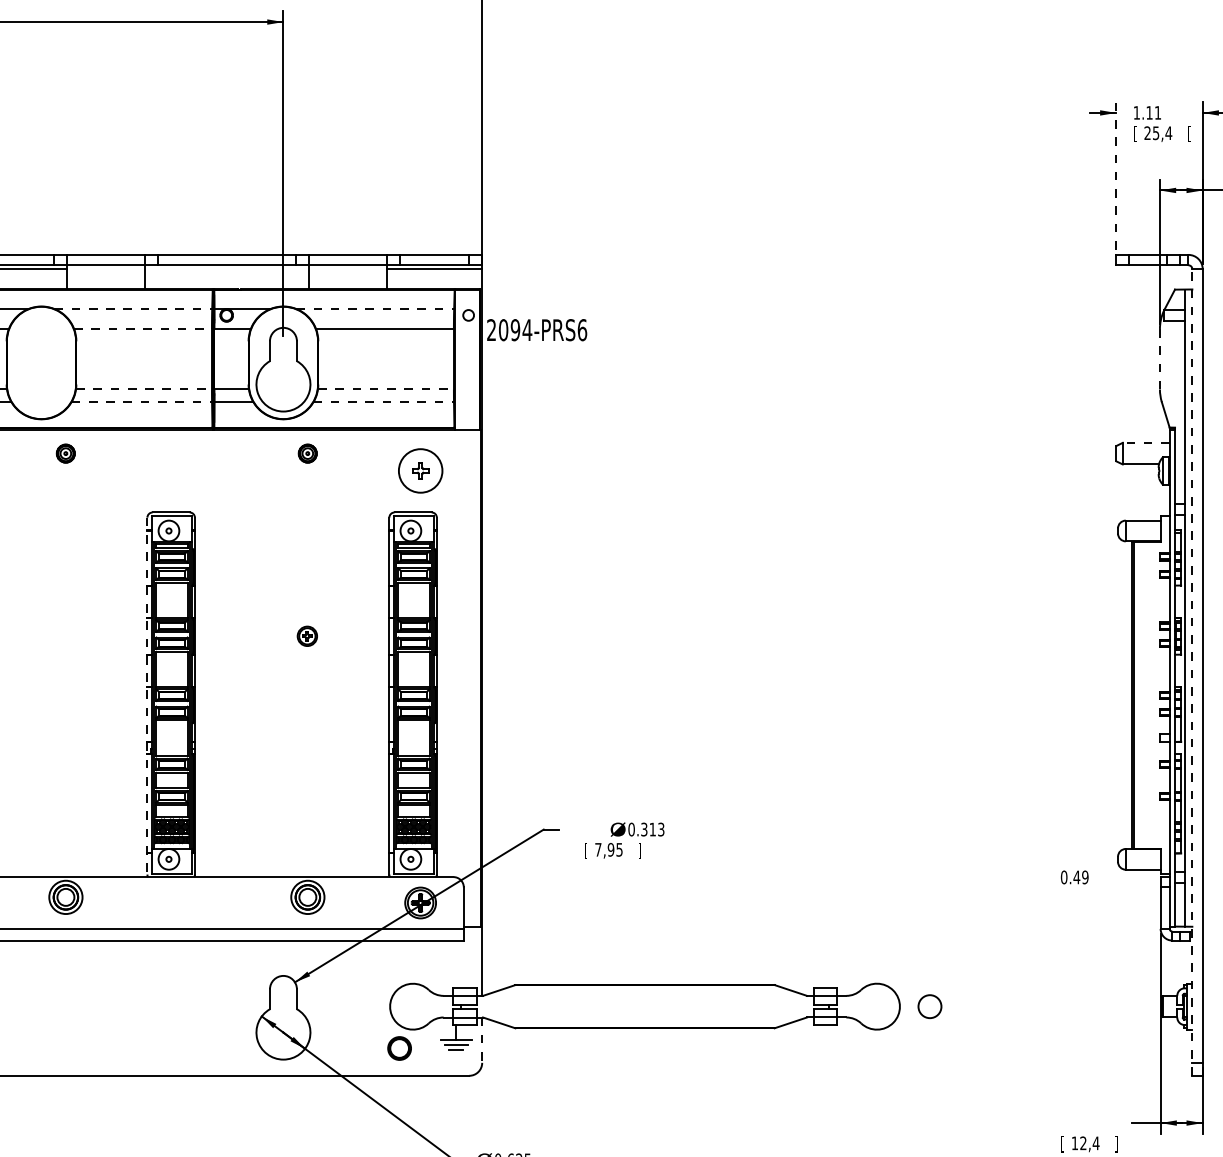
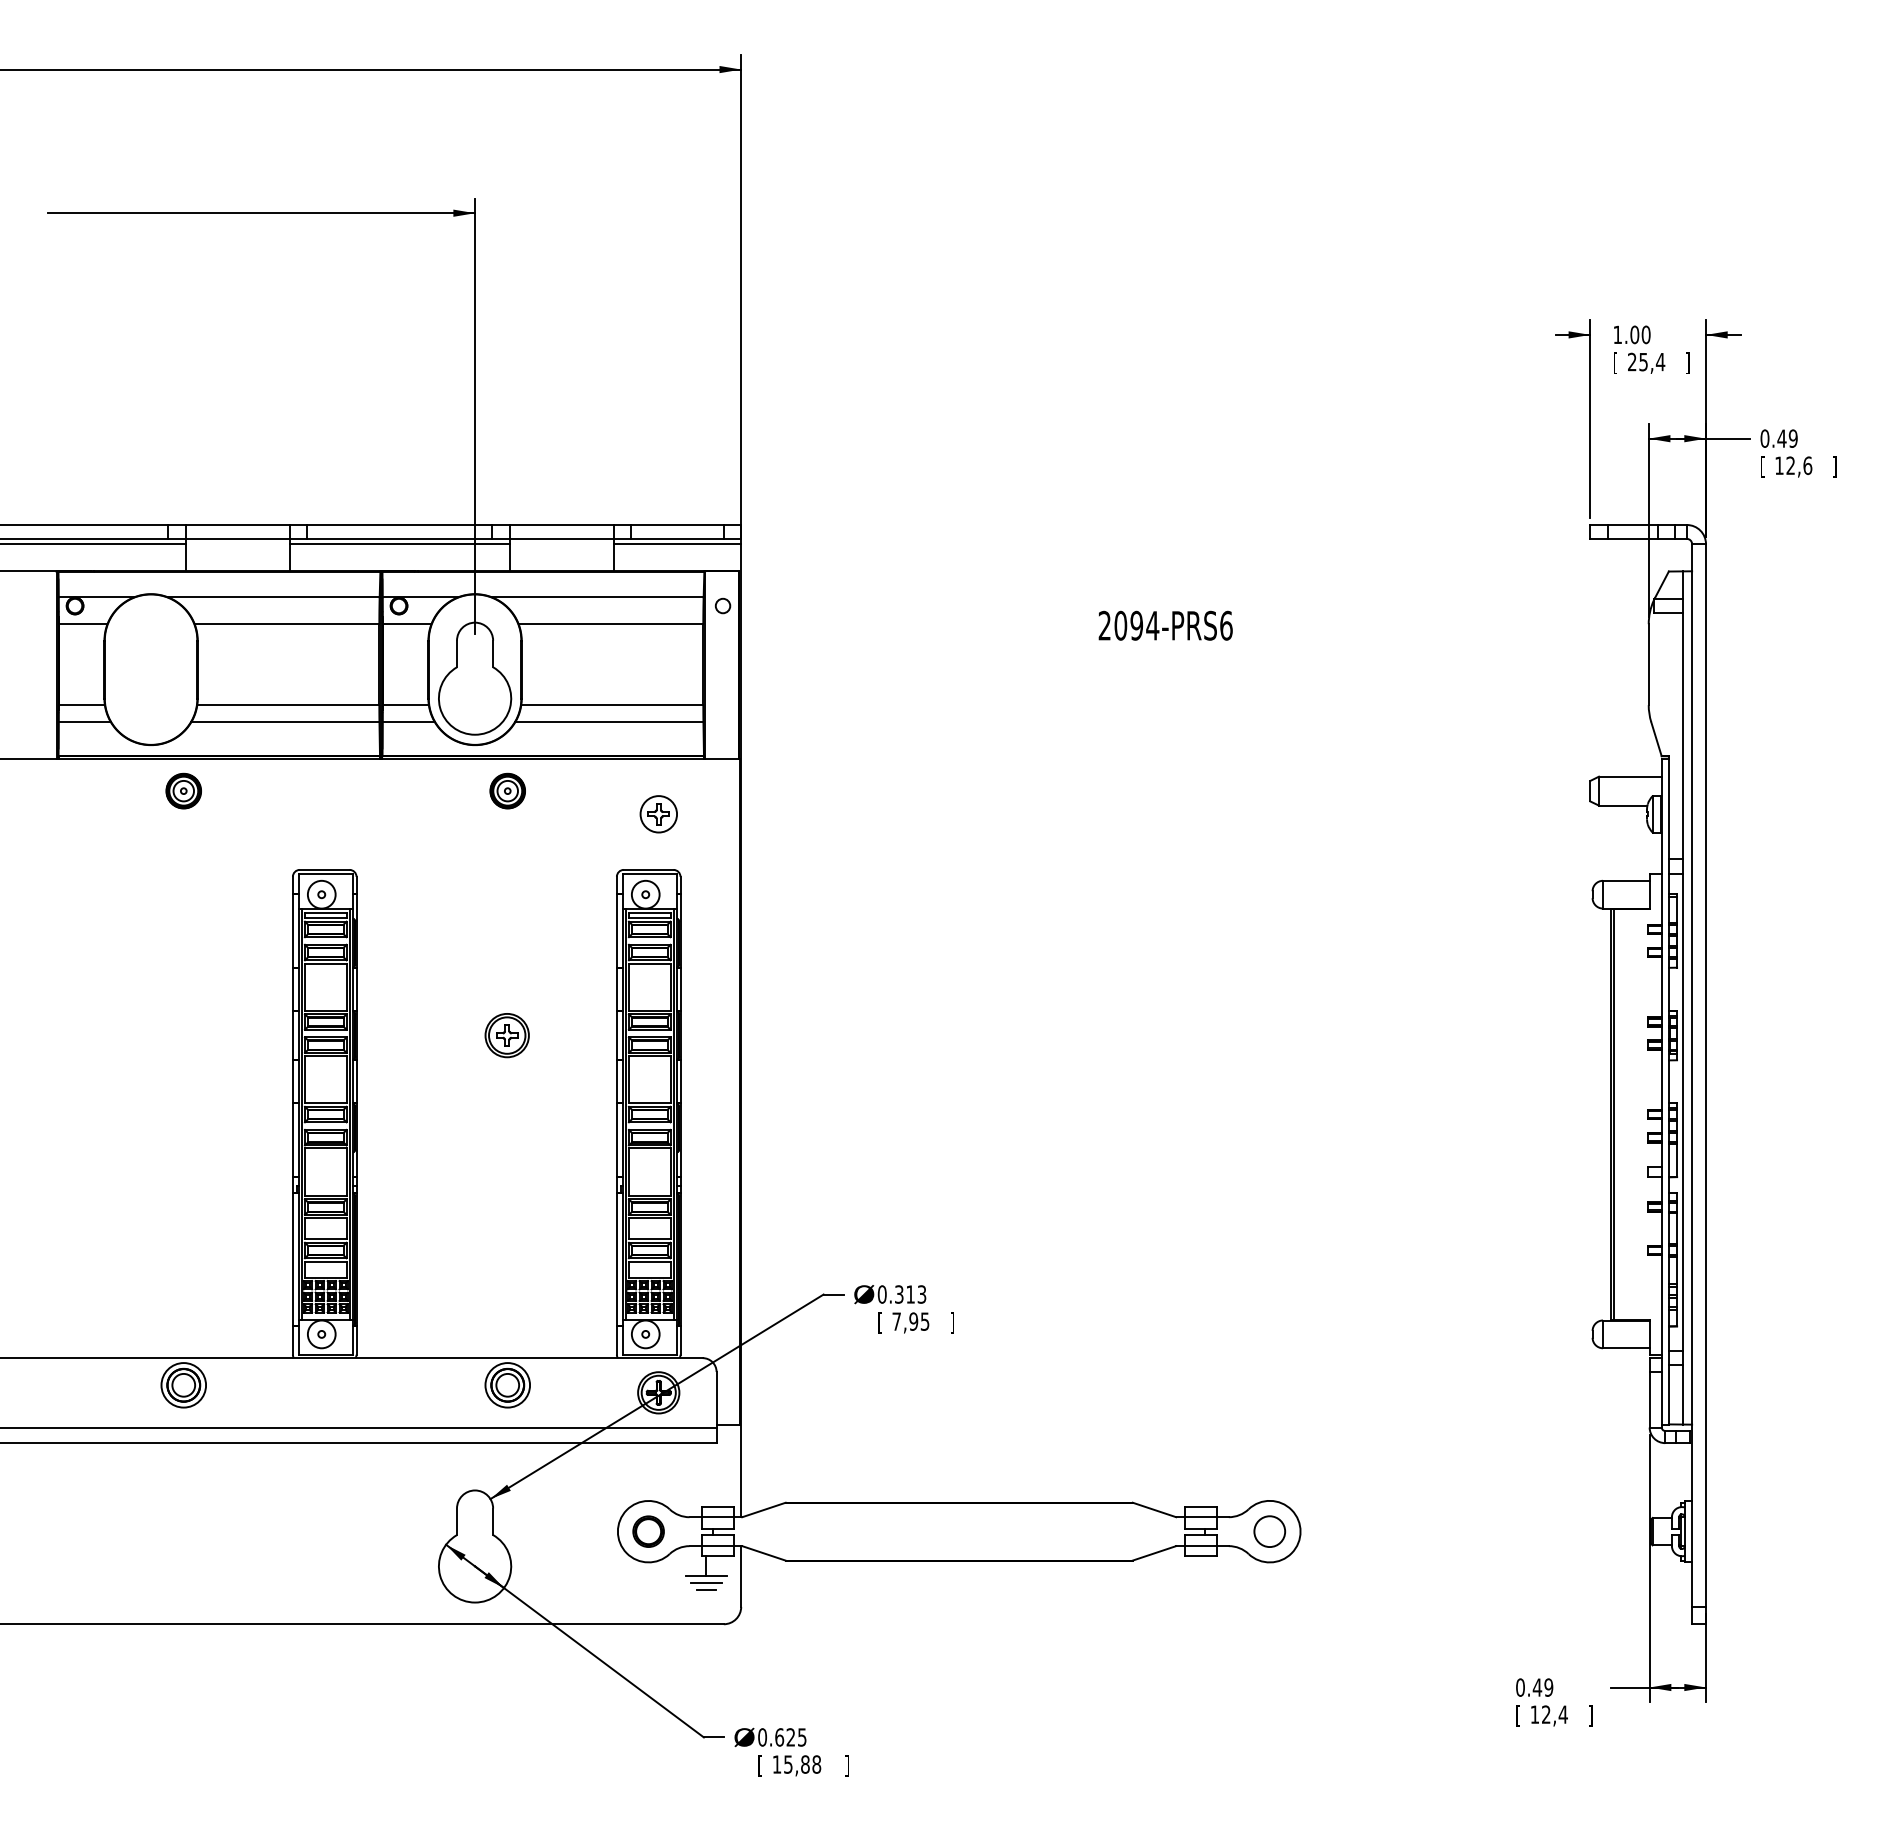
text: (1153, 112) -> (1640, 334), 1.11 -> 1.00
text: (1188, 134) -> (1687, 363), [ -> ]
line: (1116, 176) -> (1590, 419), dashed -> solid
line: (227, 269) -> (399, 544), added
line: (132, 309) -> (273, 597), dashed -> solid
line: (374, 309) -> (597, 597), dashed -> solid
line: (143, 329) -> (287, 624), dashed -> solid
text: (536, 329) -> (1165, 625), moved
line: (1159, 359) -> (1648, 664), dashed -> solid
line: (144, 389) -> (288, 705), dashed -> solid
line: (386, 389) -> (612, 705), dashed -> solid
line: (141, 402) -> (285, 722), dashed -> solid
line: (383, 402) -> (609, 722), dashed -> solid
line: (1145, 442) -> (1629, 776), dashed -> solid
part: (65, 453) -> (183, 790), size x1.43
part: (307, 453) -> (507, 790), size x1.43
circle: (420, 471) -> (658, 814), size x0.62
part: (306, 636) -> (506, 1035), size x1.67
line: (1192, 671) -> (1692, 1083), dashed -> solid
line: (147, 695) -> (292, 1115), dashed -> solid
text: (637, 829) -> (890, 1294), moved
text: (1074, 877) -> (1534, 1687), moved
circle: (929, 1006) -> (1269, 1531), moved
line: (482, 1040) -> (741, 1577), dashed -> solid
part: (399, 1048) -> (648, 1531), moved

